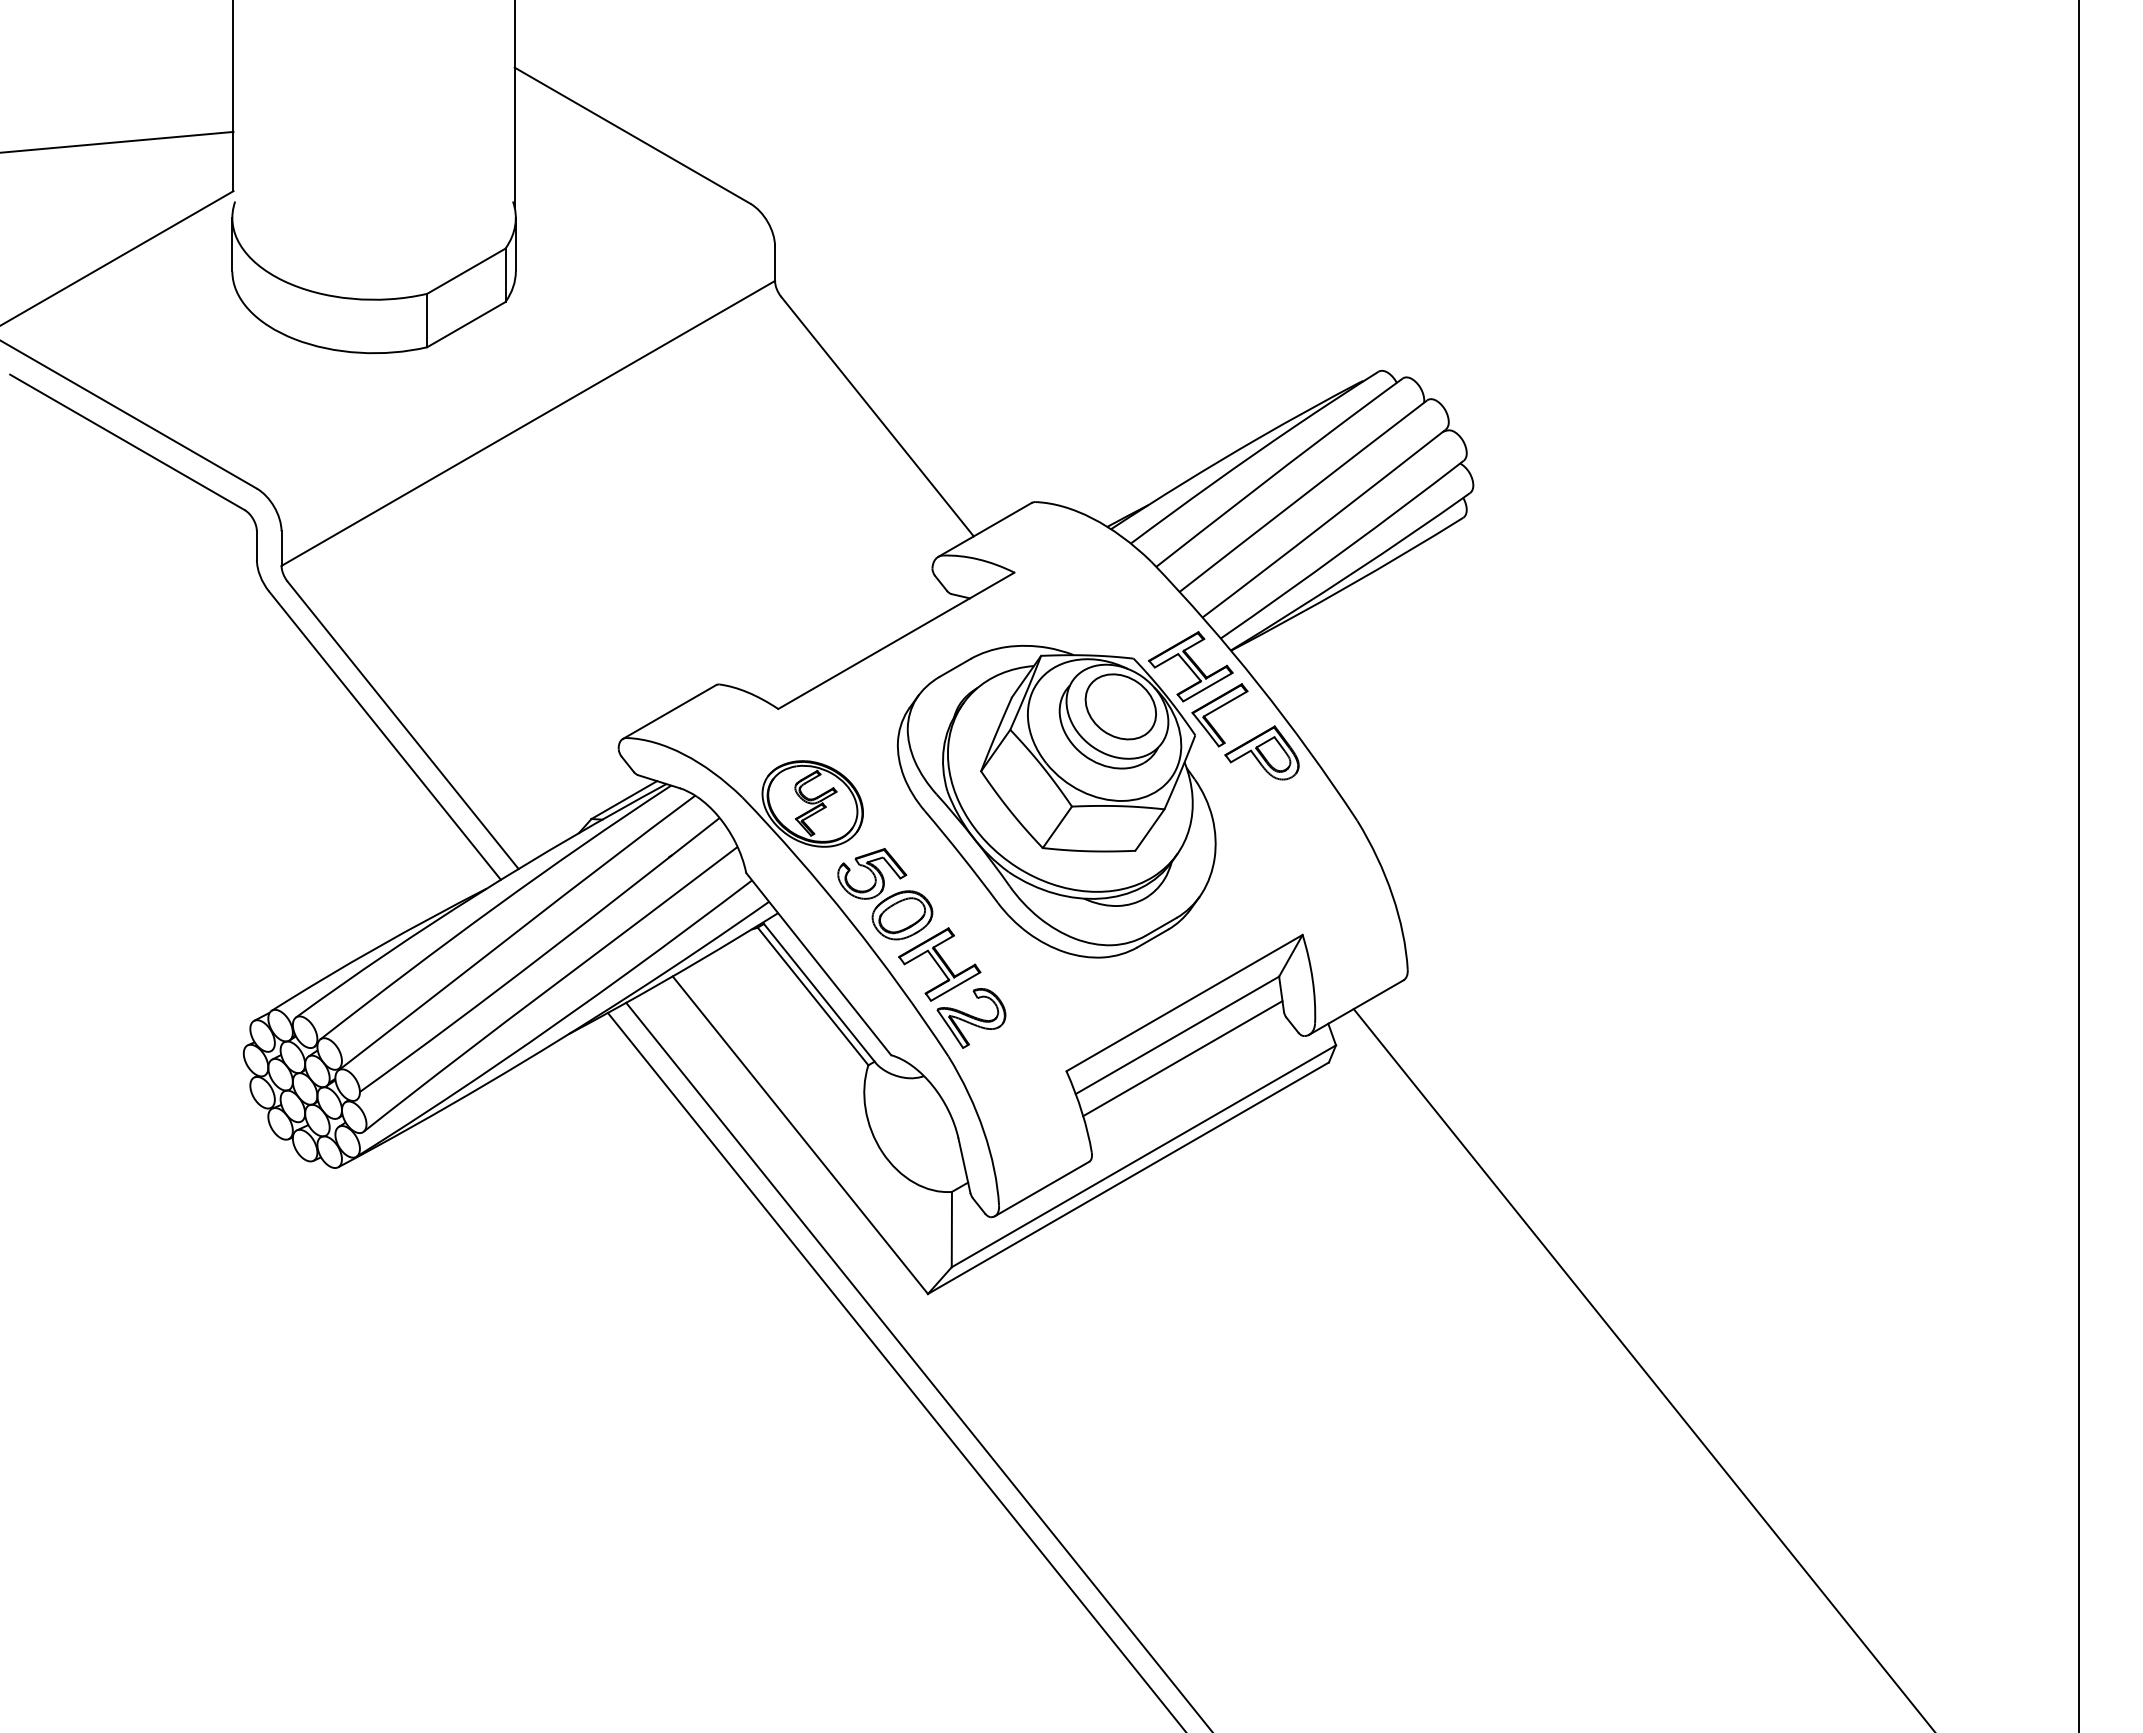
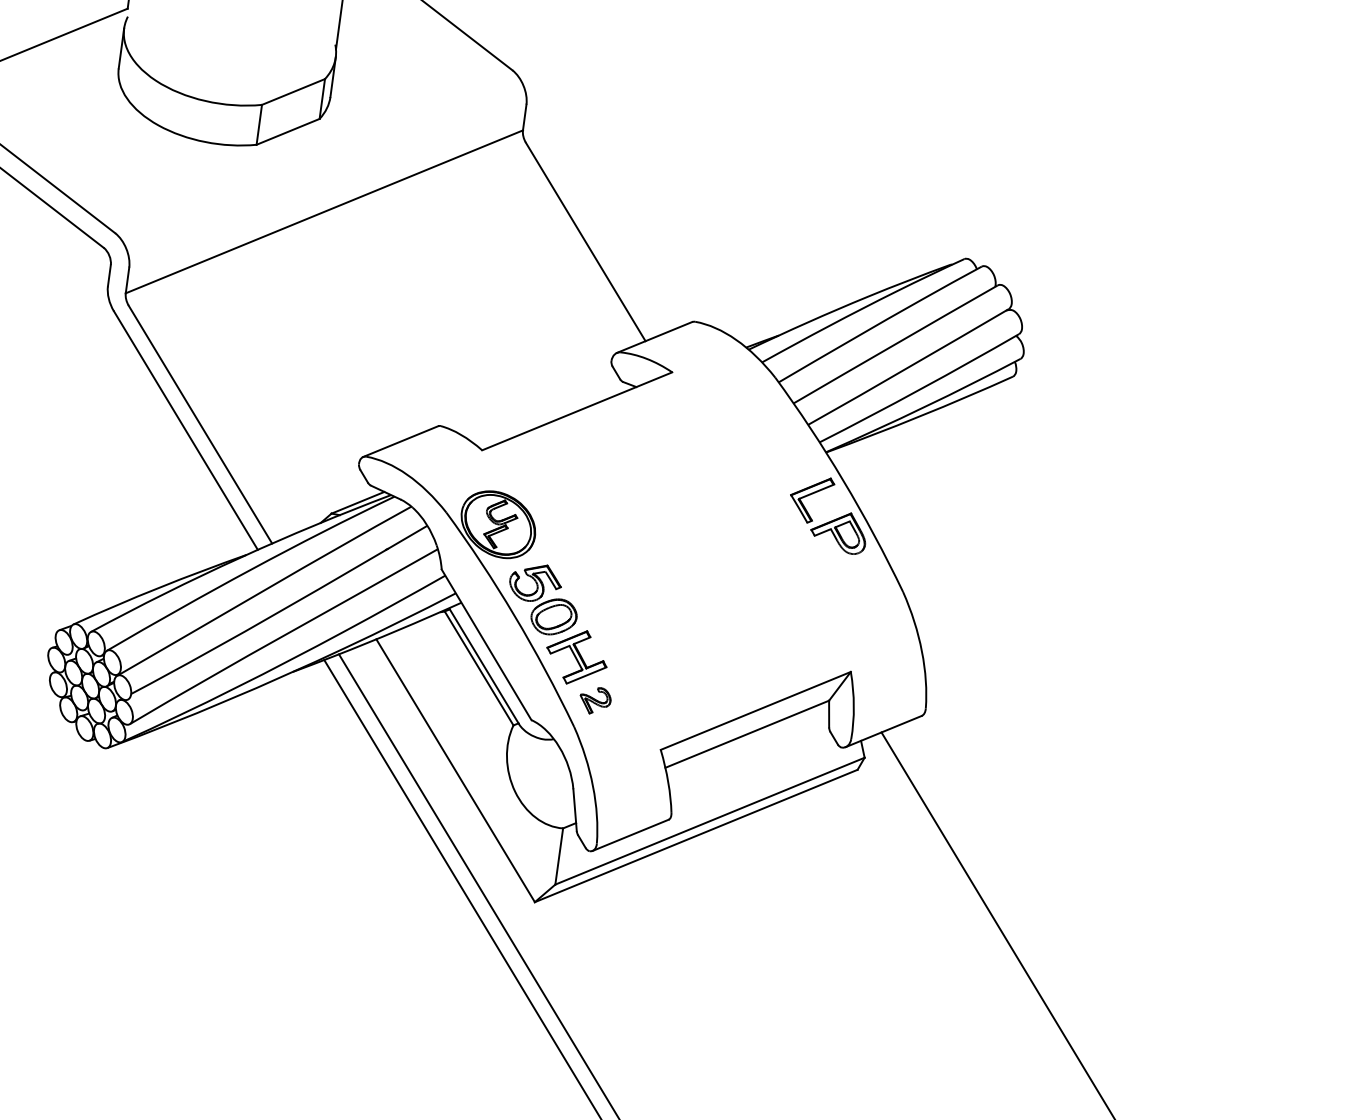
part: (1065, 794) -> (687, 543), removed
part: (971, 1018) -> (595, 700), size x0.6
line: (1182, 1058) -> (748, 752), removed

